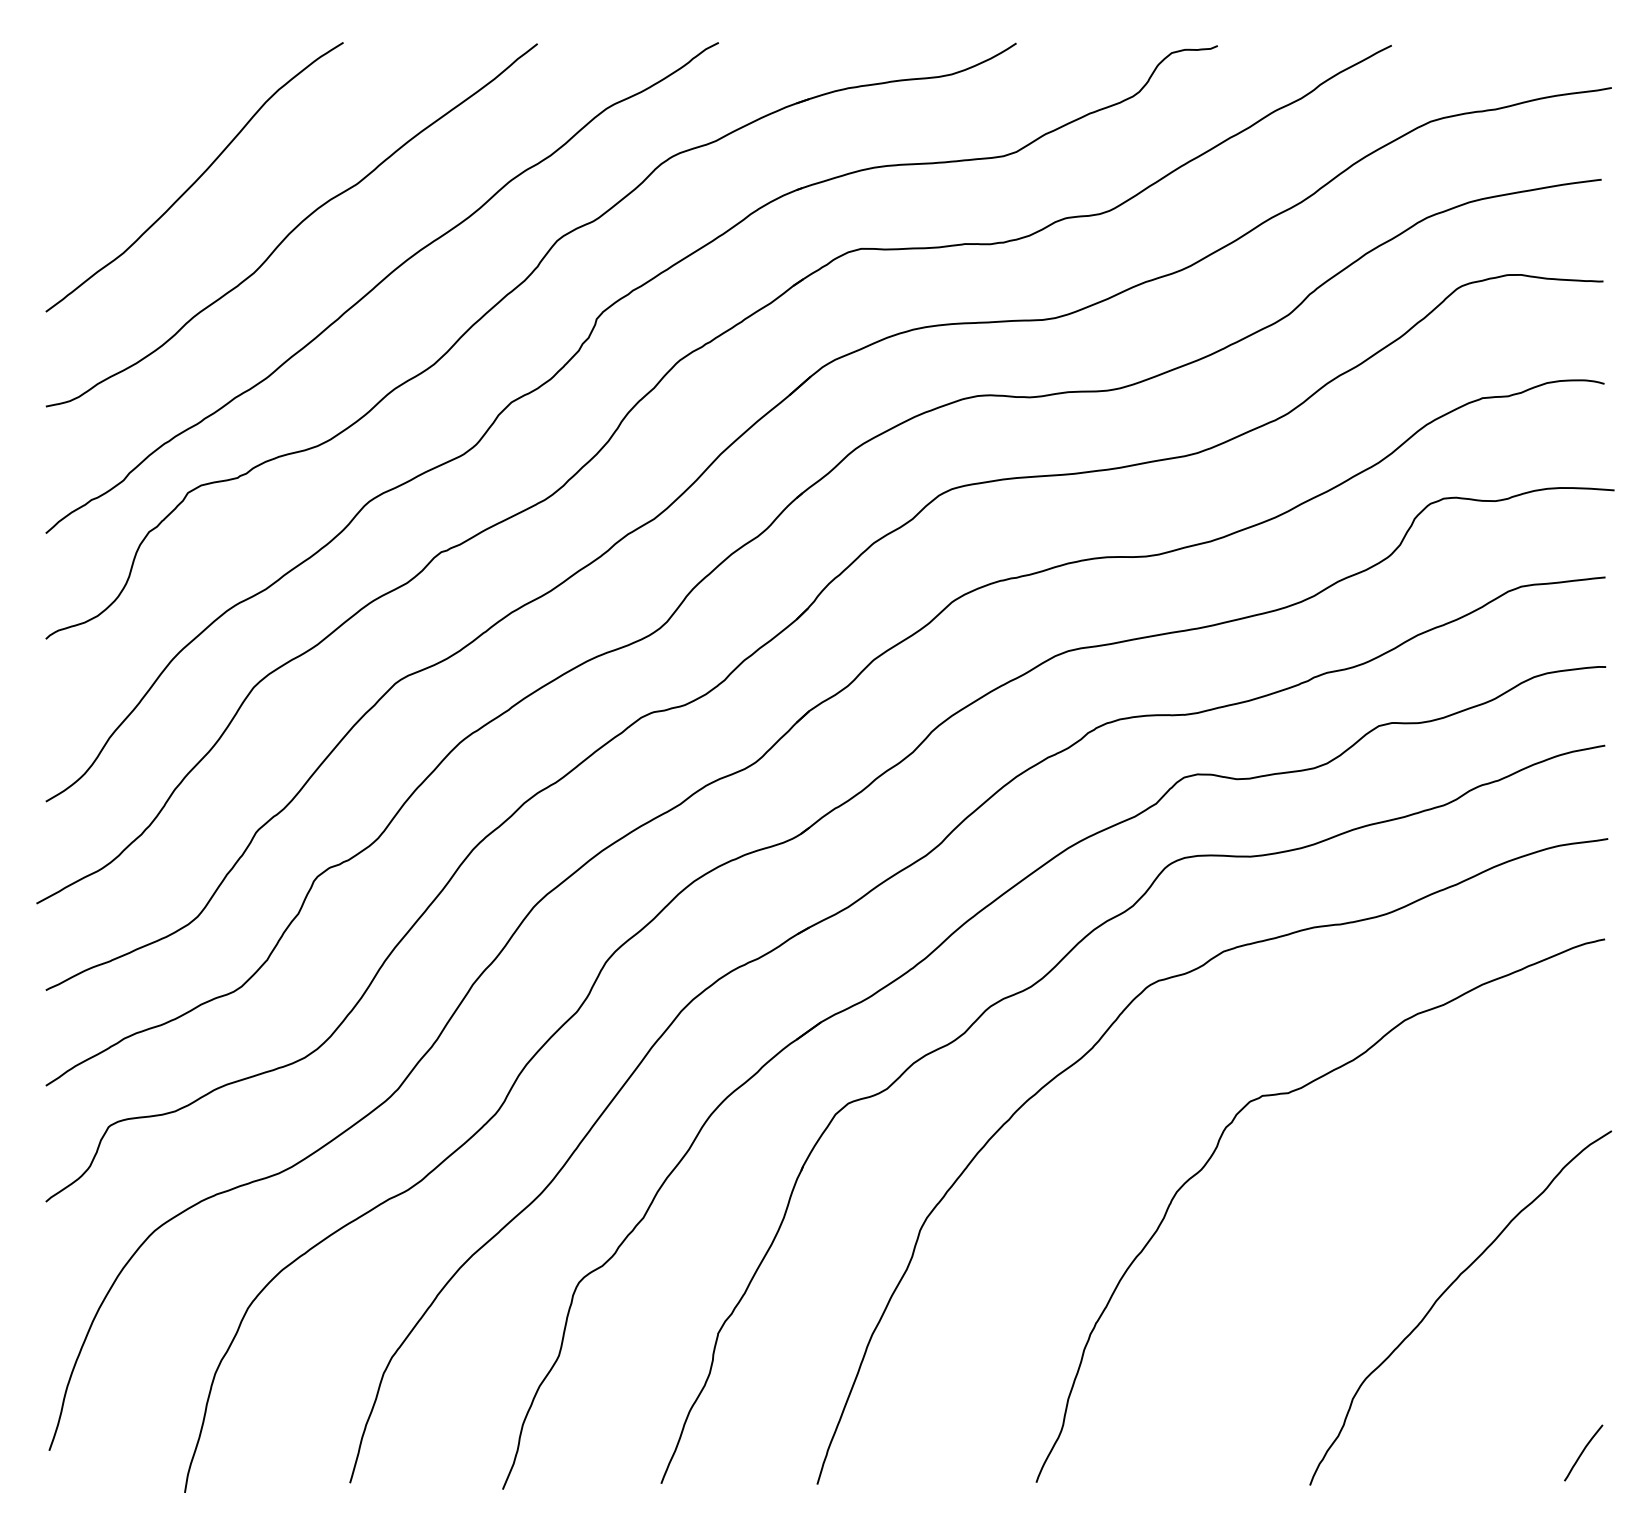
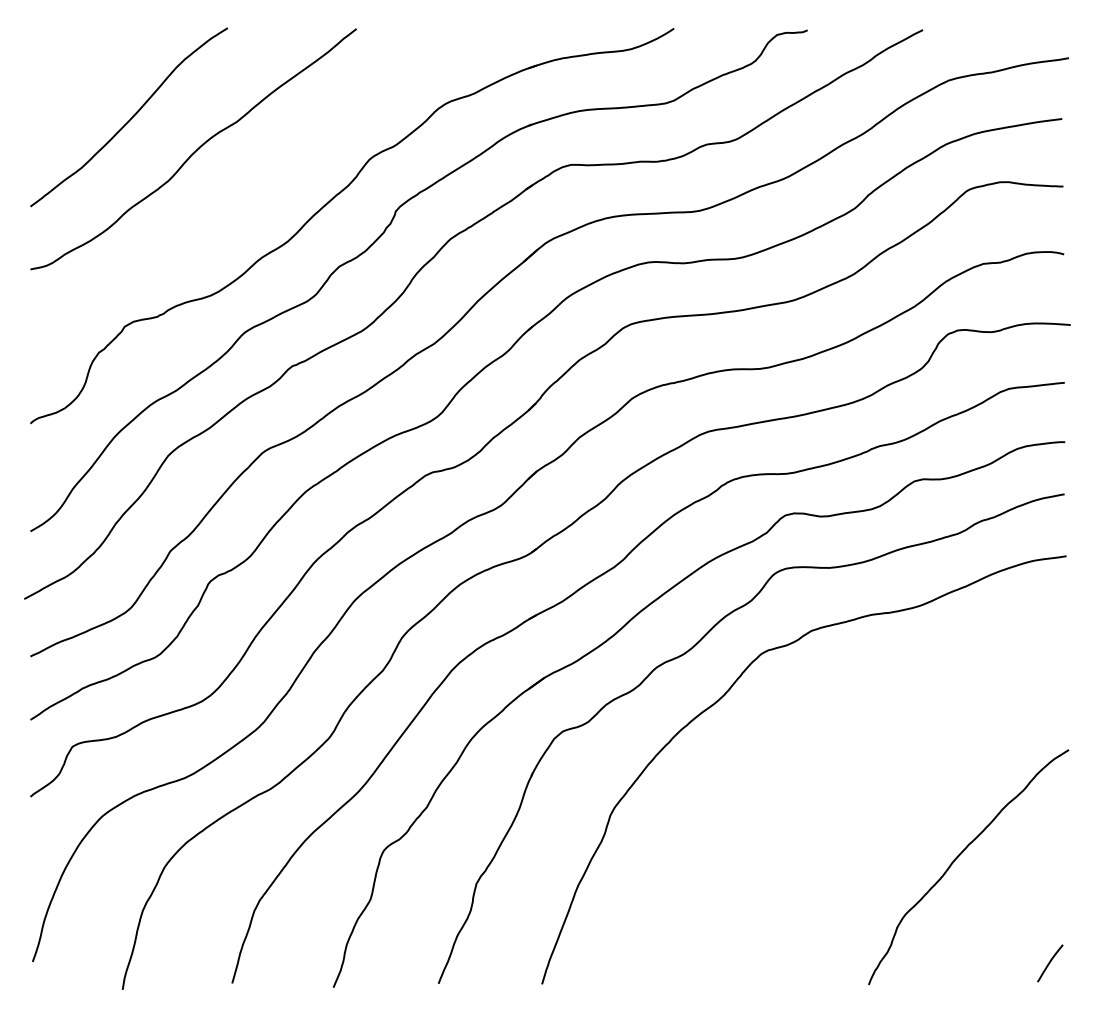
curve: (380, 284) -> (252, 188), removed
curve: (1214, 1154) -> (805, 765), removed

